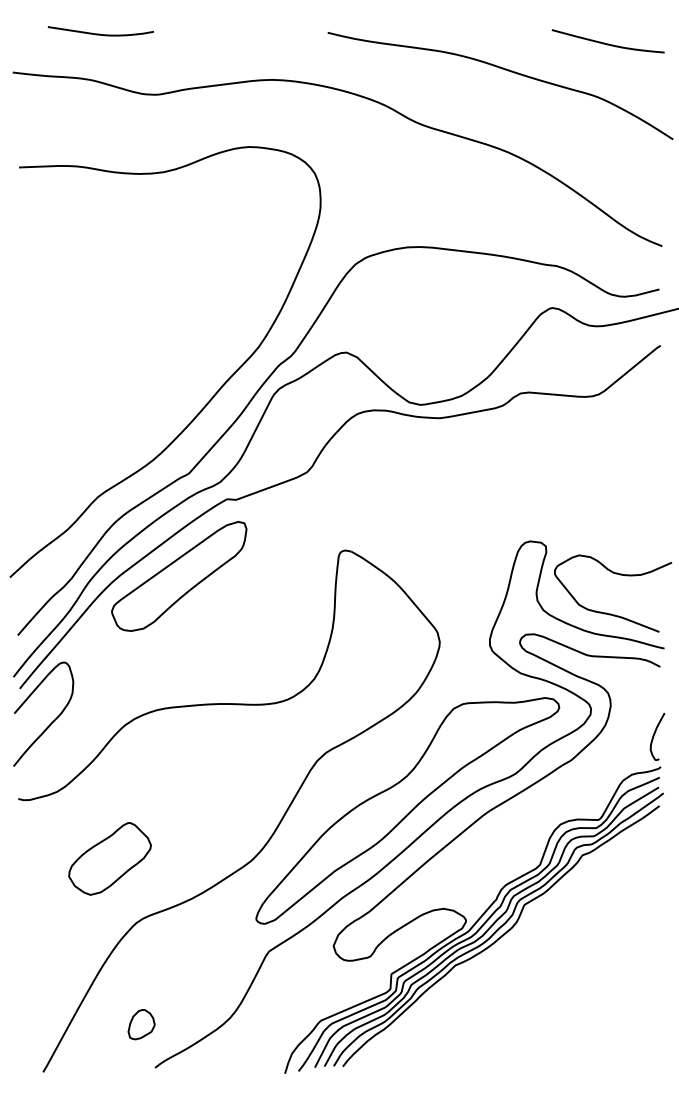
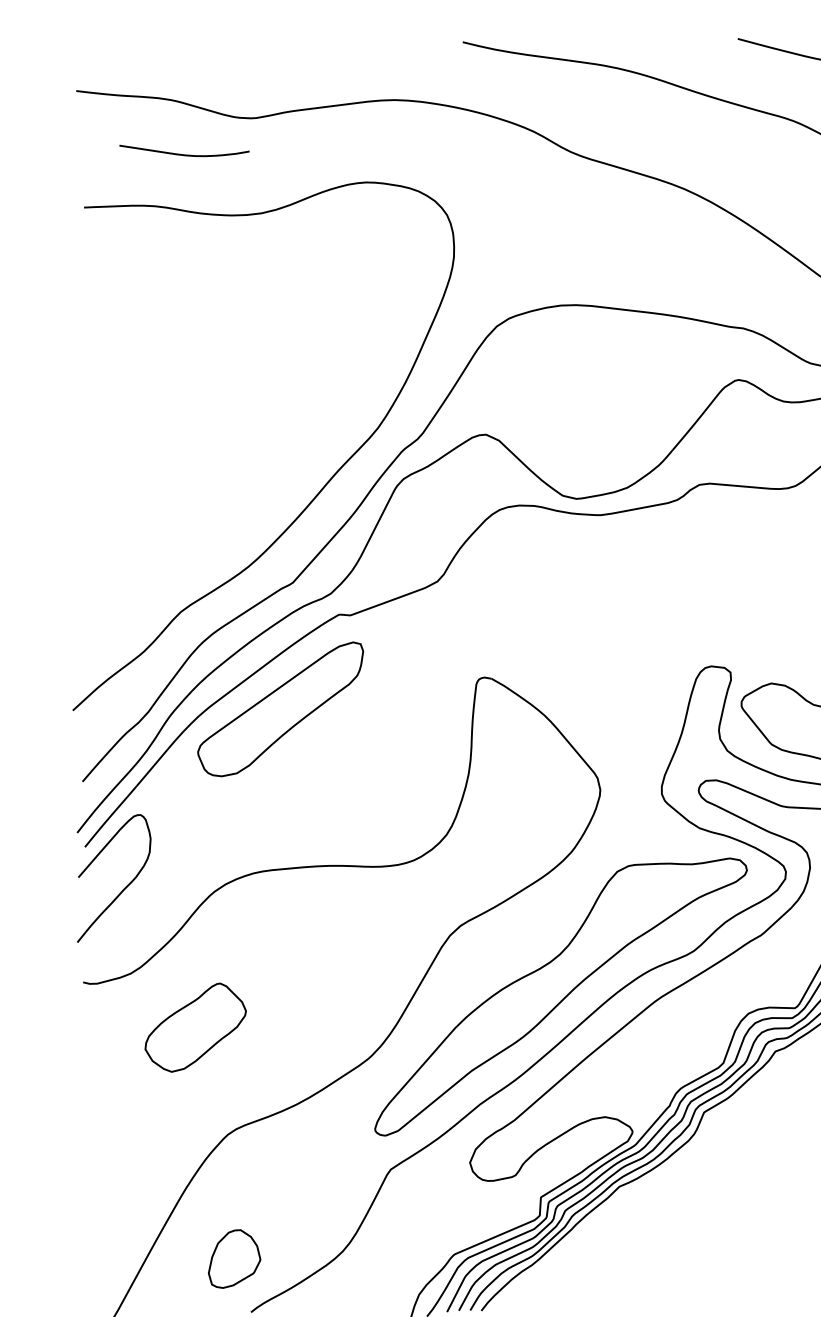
curve: (100, 33) -> (183, 153), moved
part: (109, 858) -> (195, 1027), moved
part: (141, 1024) -> (234, 1259), size x1.6

